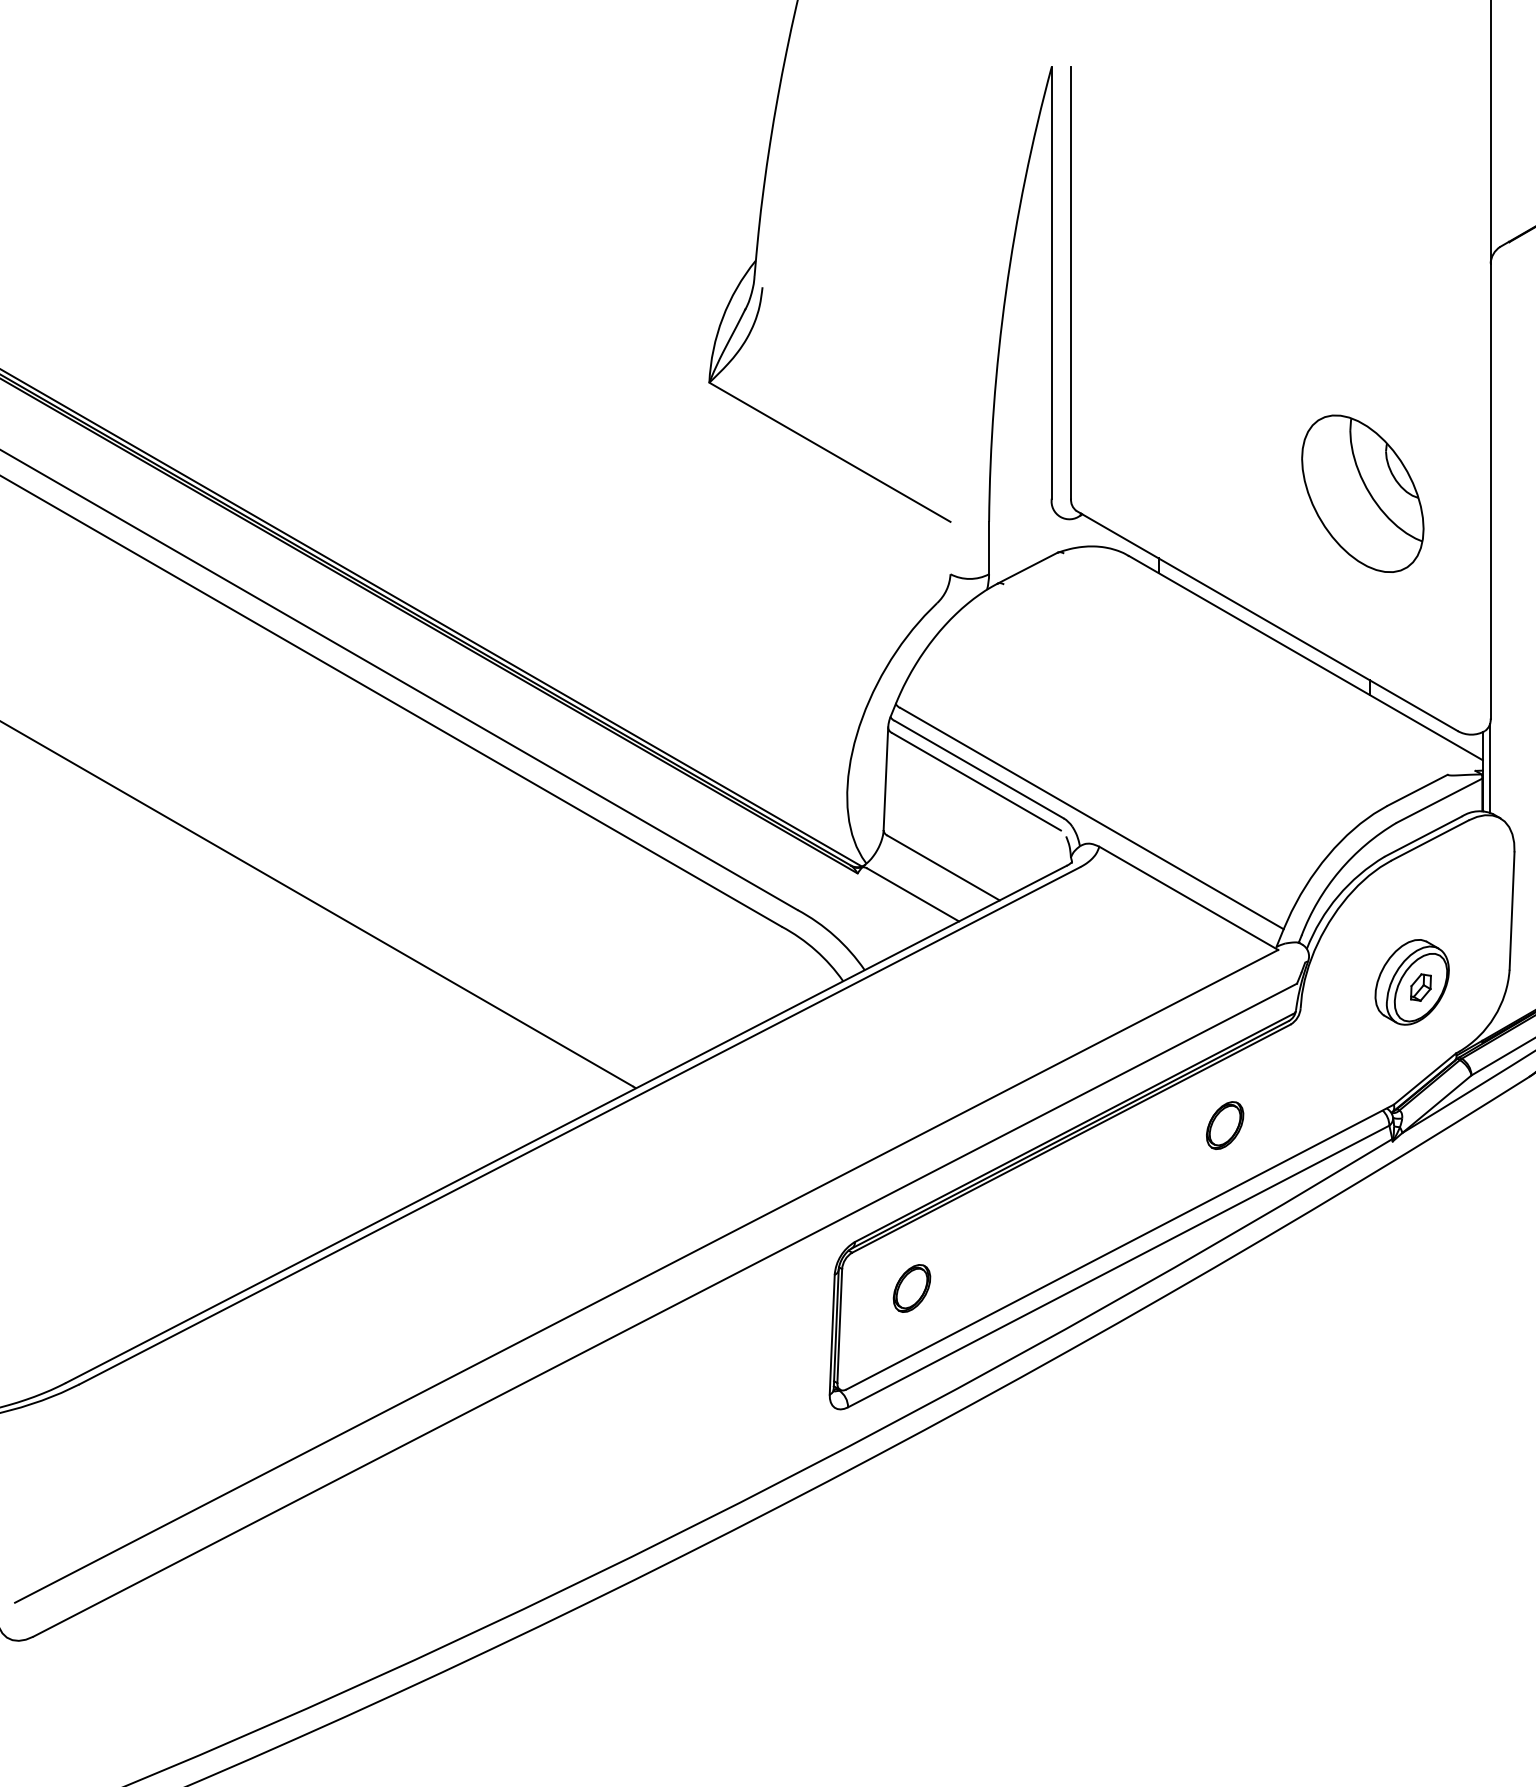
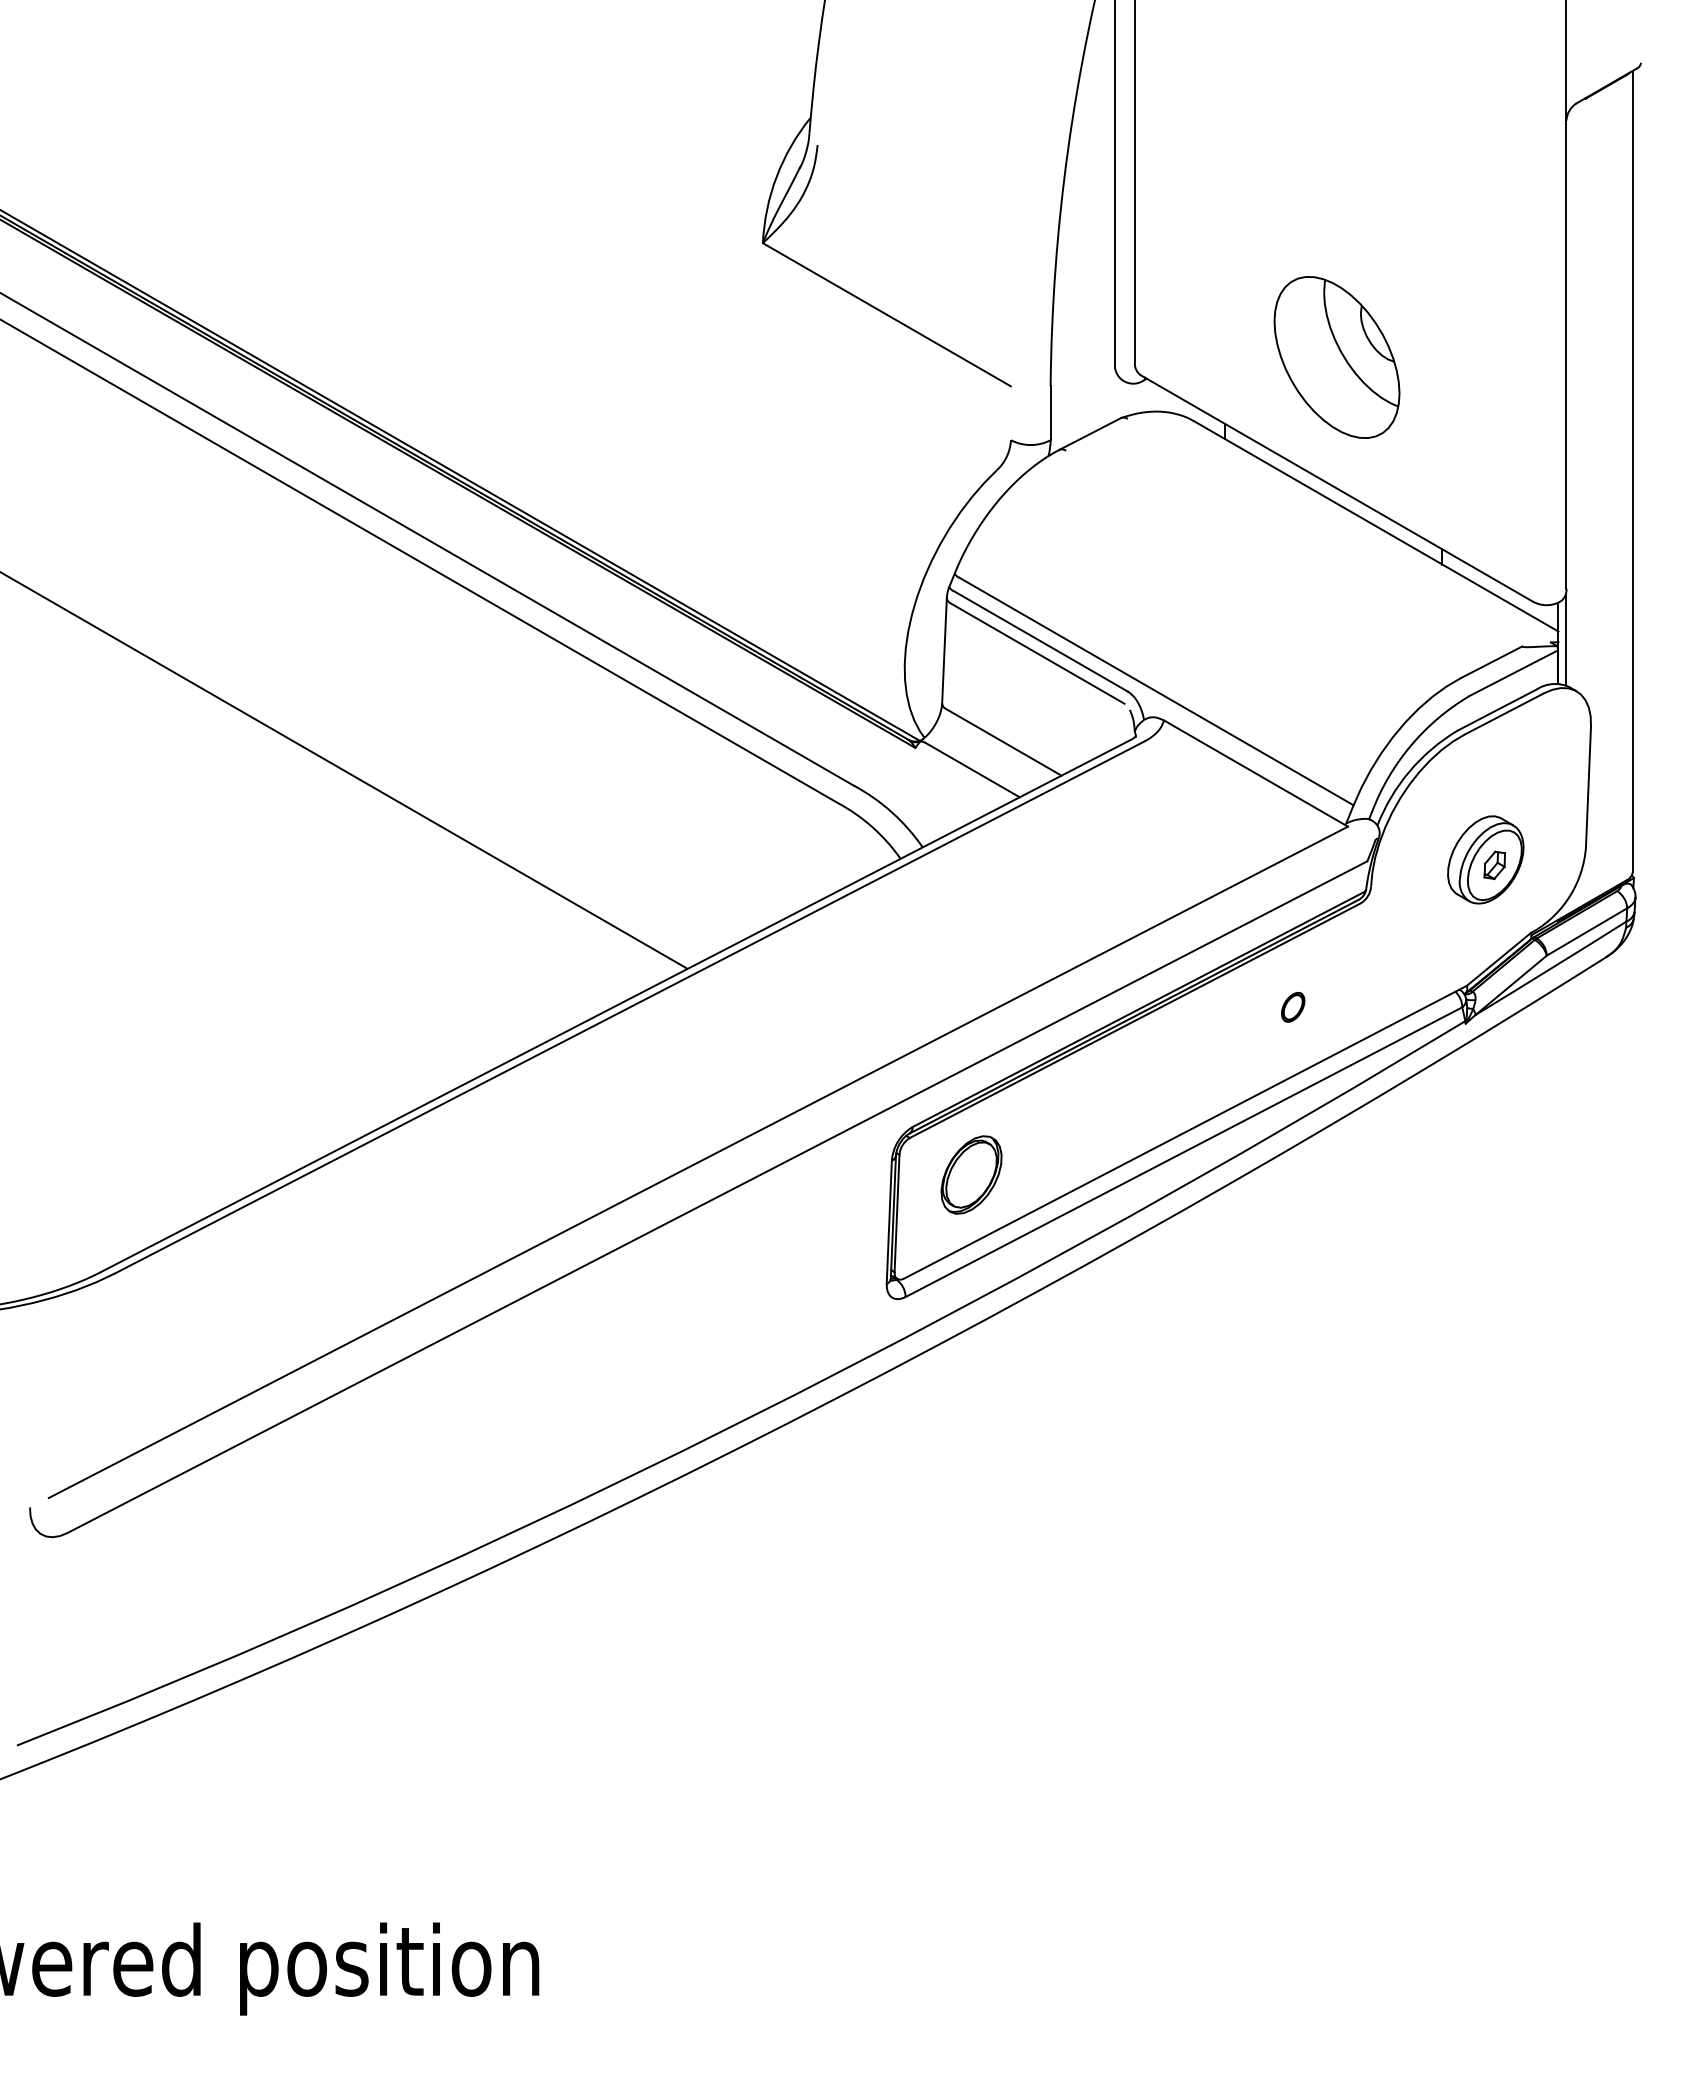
part: (1362, 493) -> (1336, 357), moved
part: (1224, 1125) -> (1292, 1007), size x0.6
part: (911, 1288) -> (970, 1174), size x1.6

